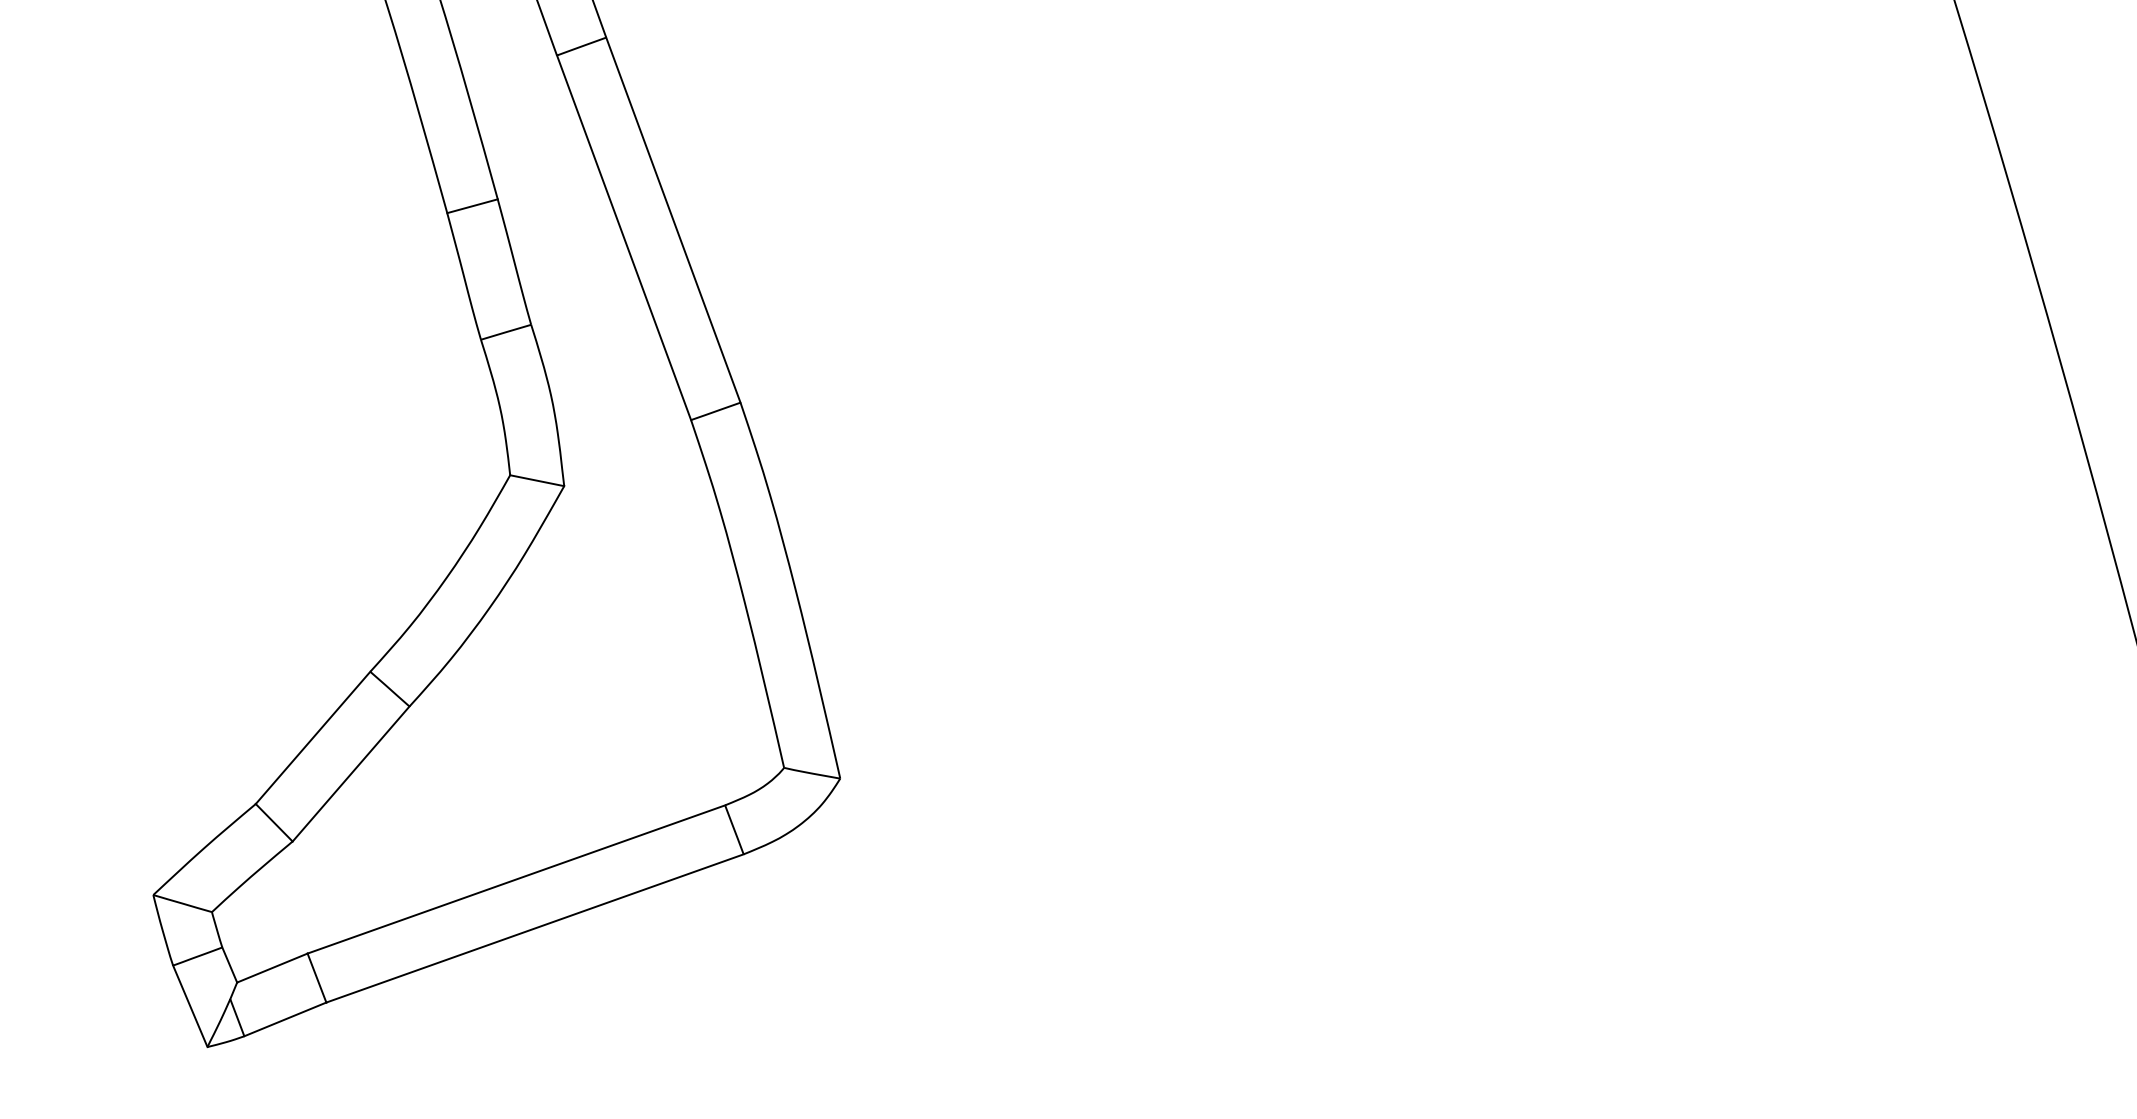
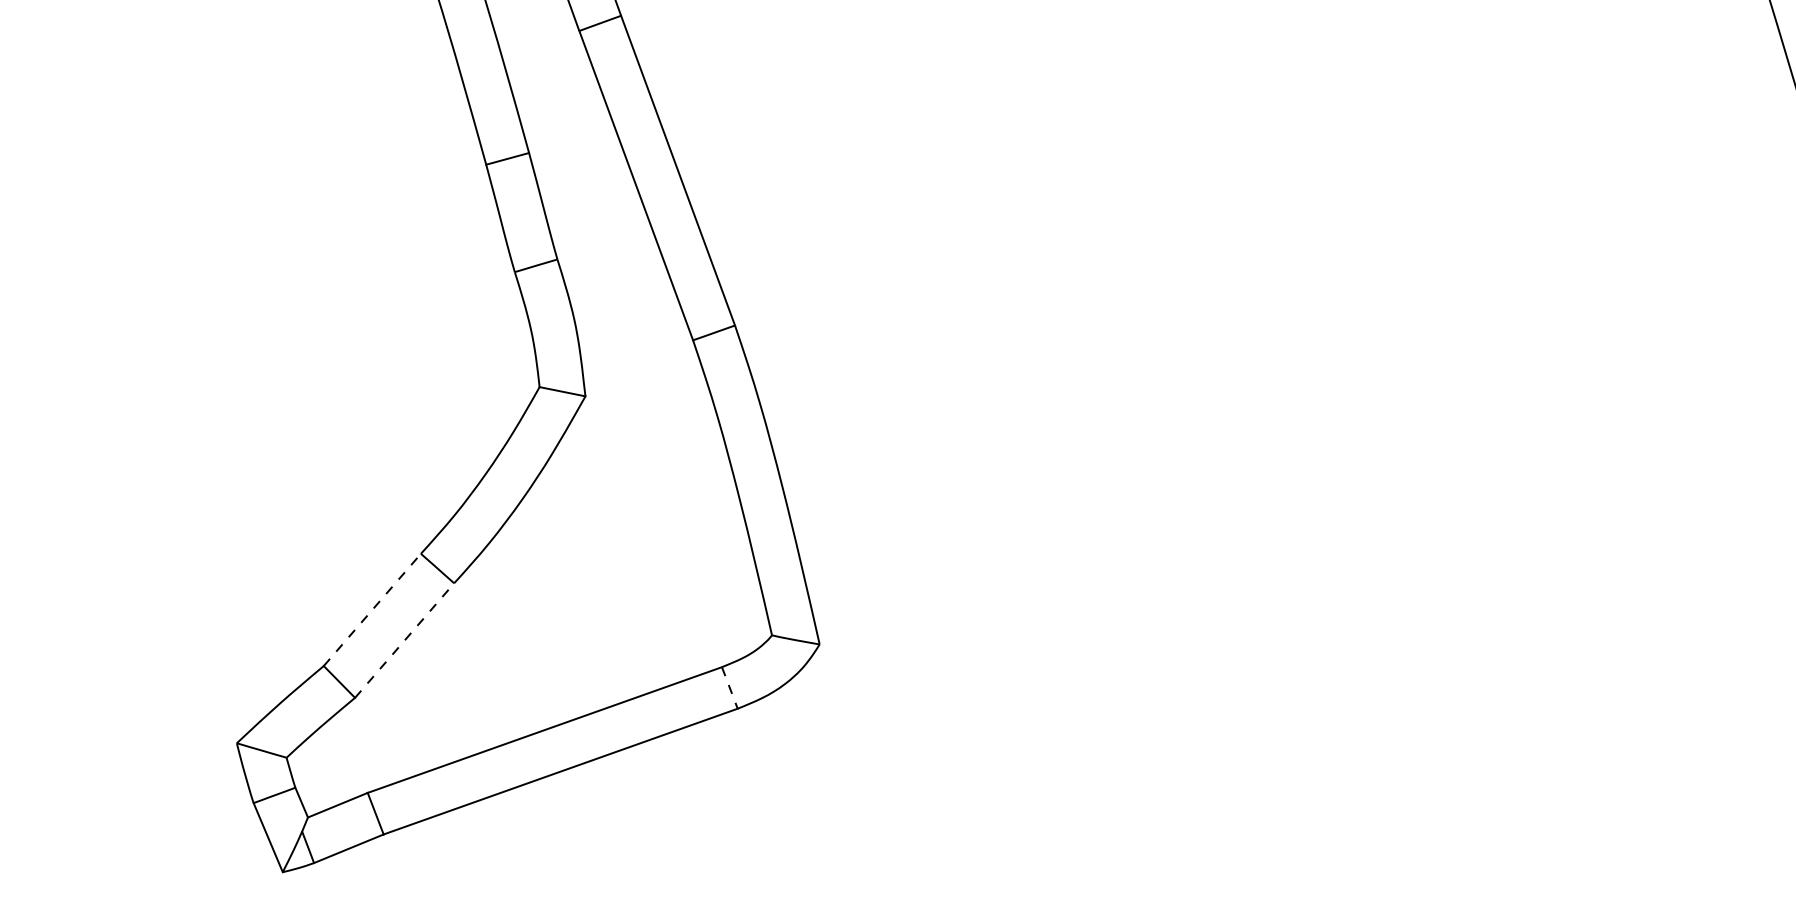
line: (313, 737) -> (372, 609), solid -> dashed
line: (351, 773) -> (404, 640), solid -> dashed
line: (734, 830) -> (729, 688), solid -> dashed

